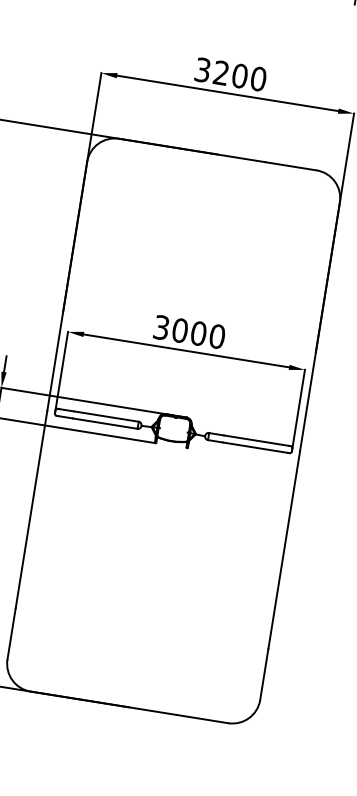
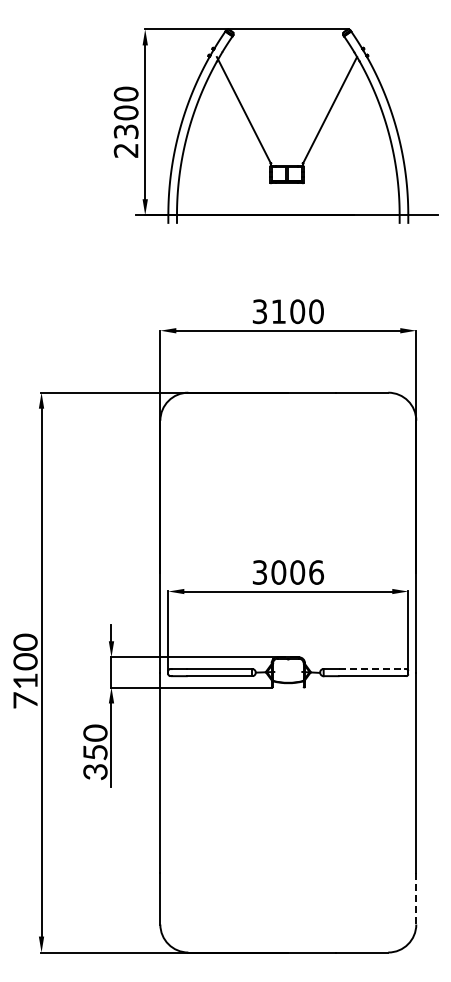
text: (221, 72) -> (278, 311), 3200 -> 3100
text: (217, 336) -> (316, 572), 3000 -> 3006
line: (257, 441) -> (372, 669), solid -> dashed
line: (264, 674) -> (416, 898), solid -> dashed

